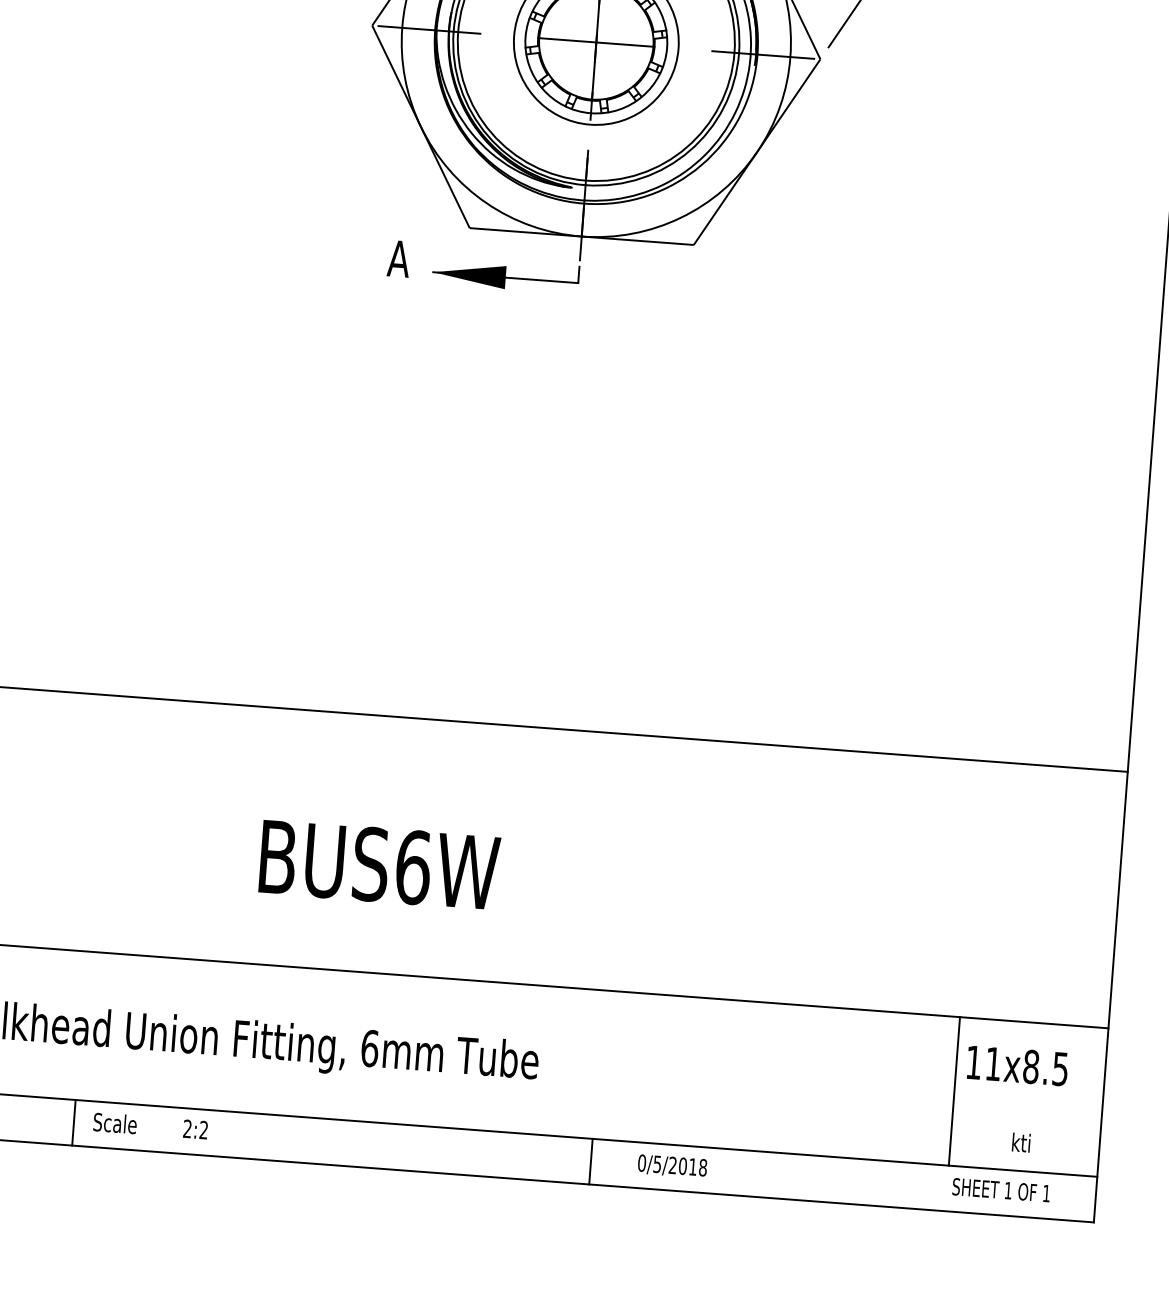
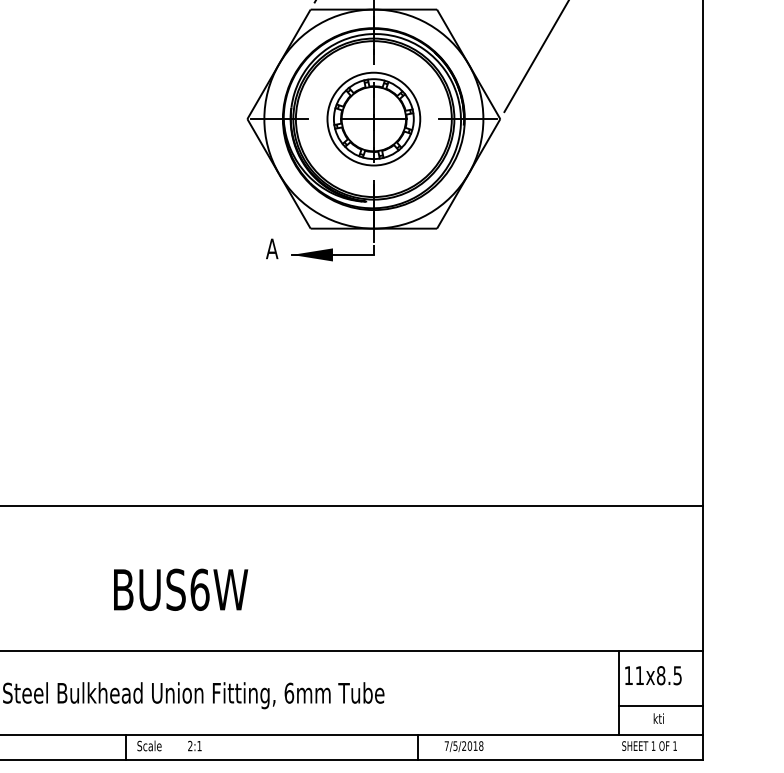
text: (380, 864) -> (181, 589), moved
line: (1026, 1119) -> (660, 705), added
text: (203, 1129) -> (199, 745), 2:2 -> 2:1
text: (641, 1162) -> (446, 745), 0/5/2018 -> 7/5/2018

